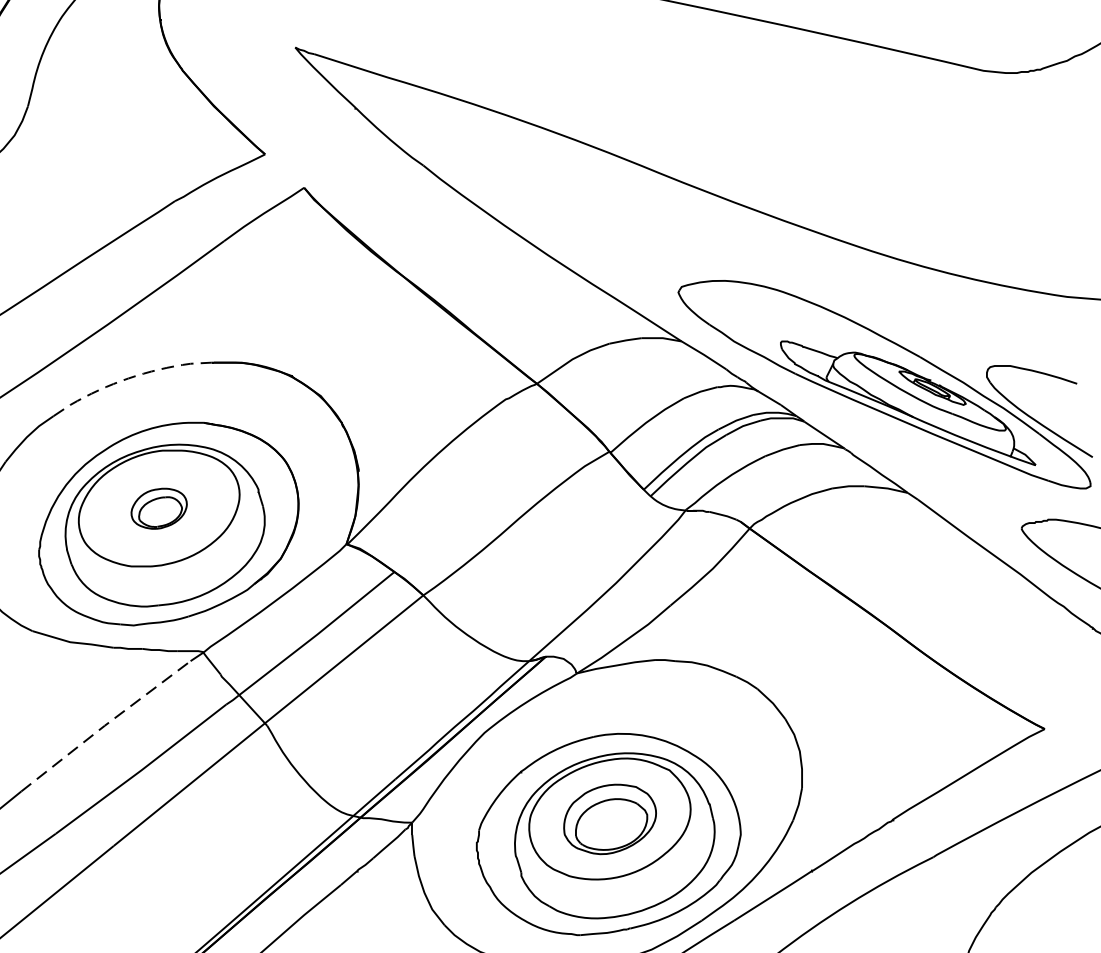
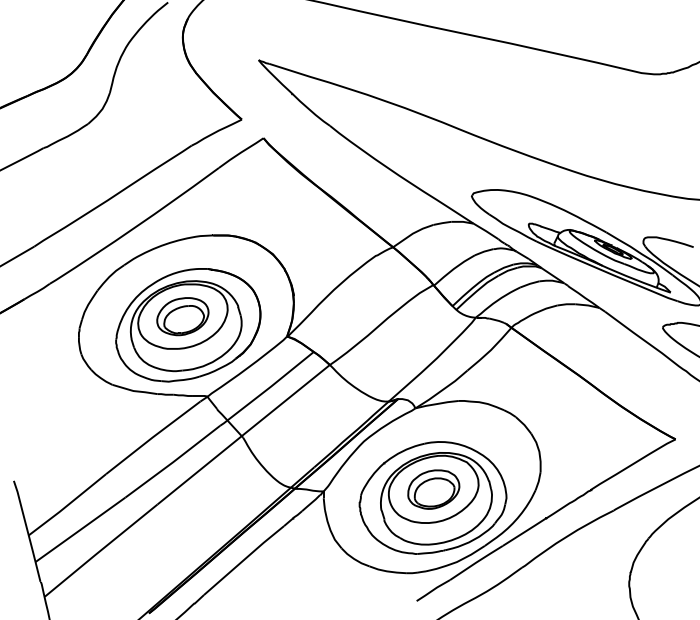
line: (127, 378) -> (165, 244), dashed -> solid
part: (158, 508) -> (182, 316), size x1.67
line: (104, 725) -> (152, 437), dashed -> solid

